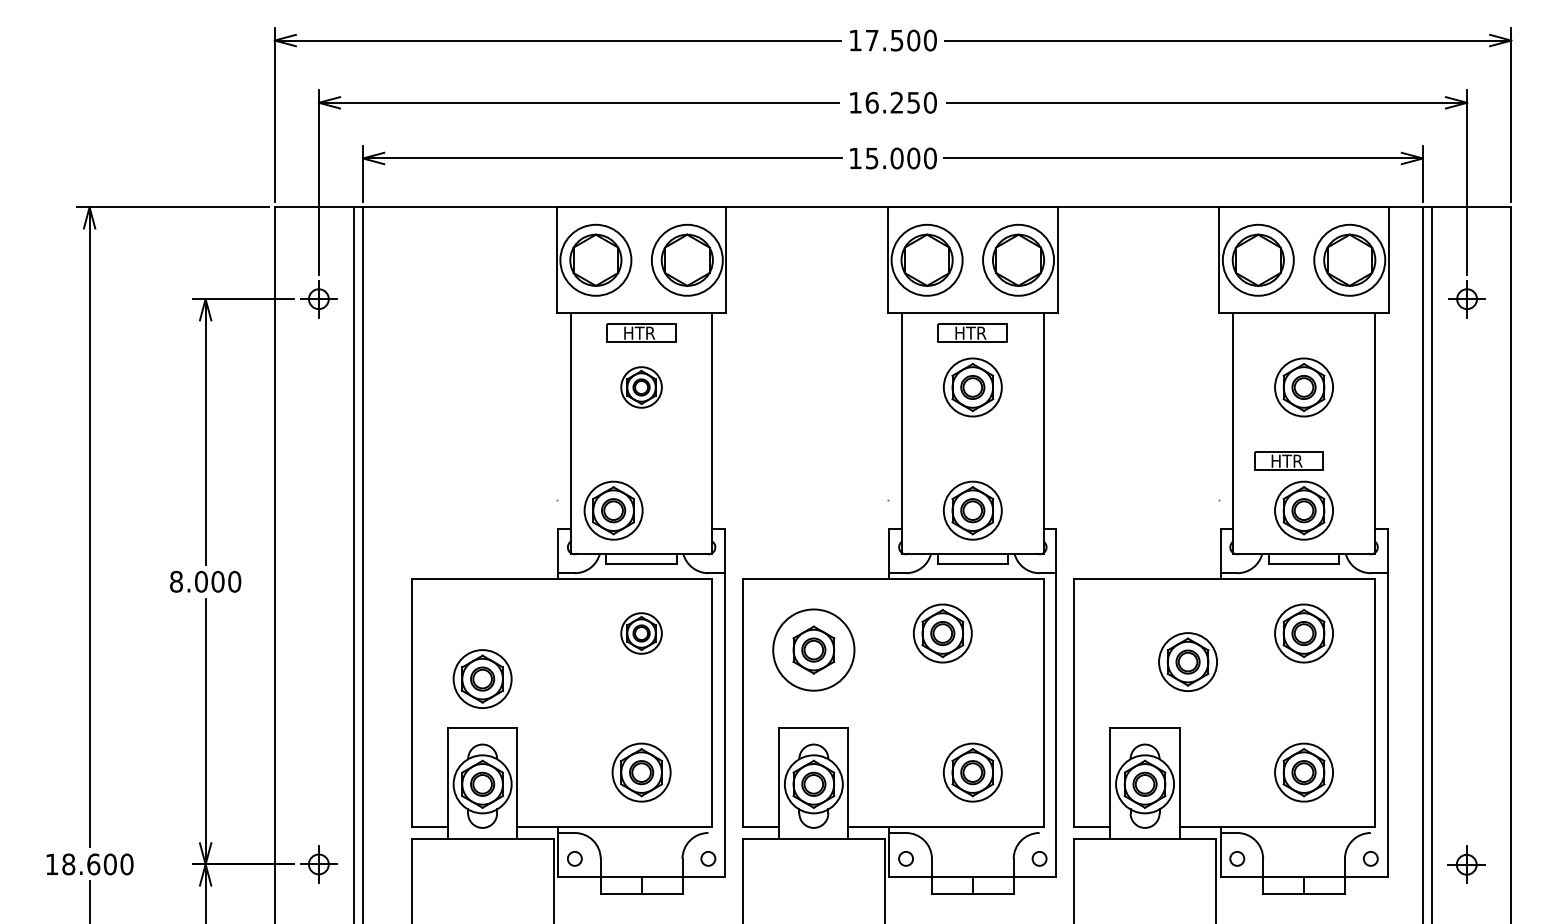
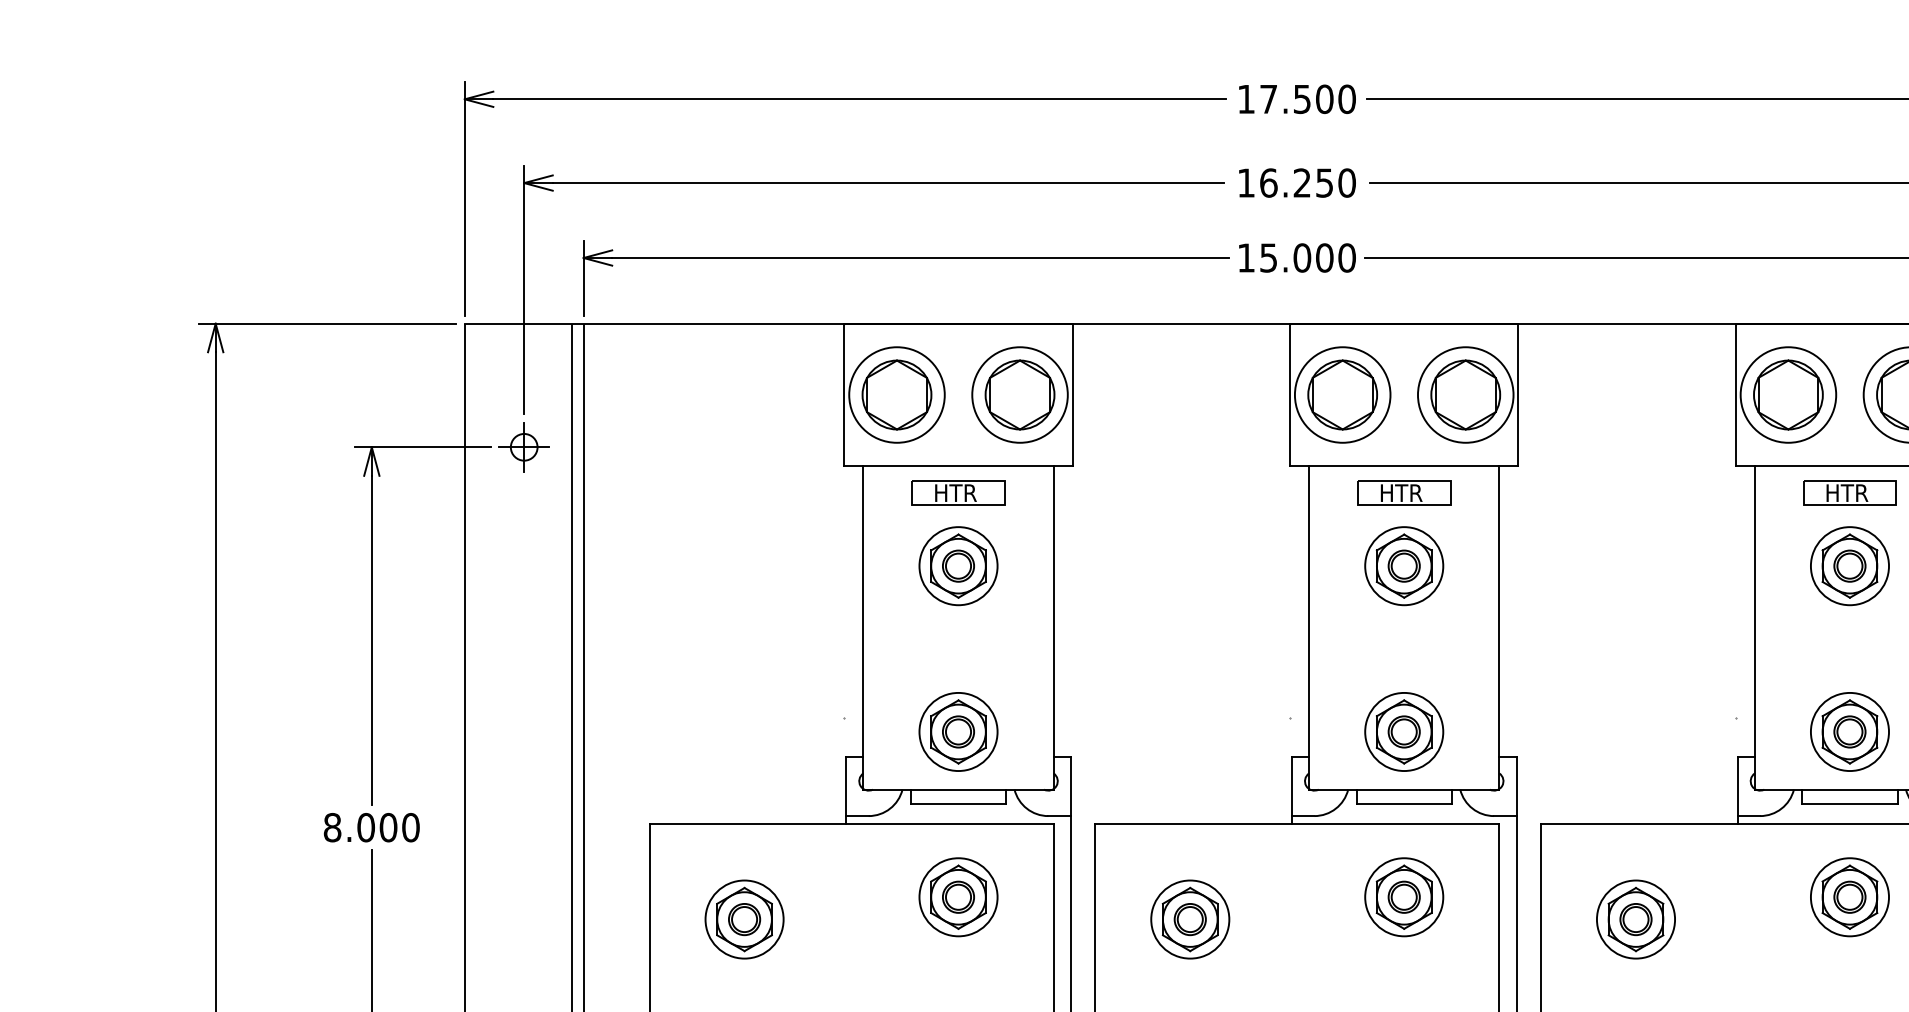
part: (641, 387) -> (958, 566), size x1.43
part: (1288, 460) -> (1849, 492), moved
part: (613, 510) -> (958, 731), moved
part: (641, 633) -> (958, 897), size x1.43
part: (942, 633) -> (1403, 897), moved
circle: (813, 650) -> (1189, 920), size x0.71
part: (1187, 661) -> (1635, 918), moved
part: (482, 678) -> (744, 918), moved

